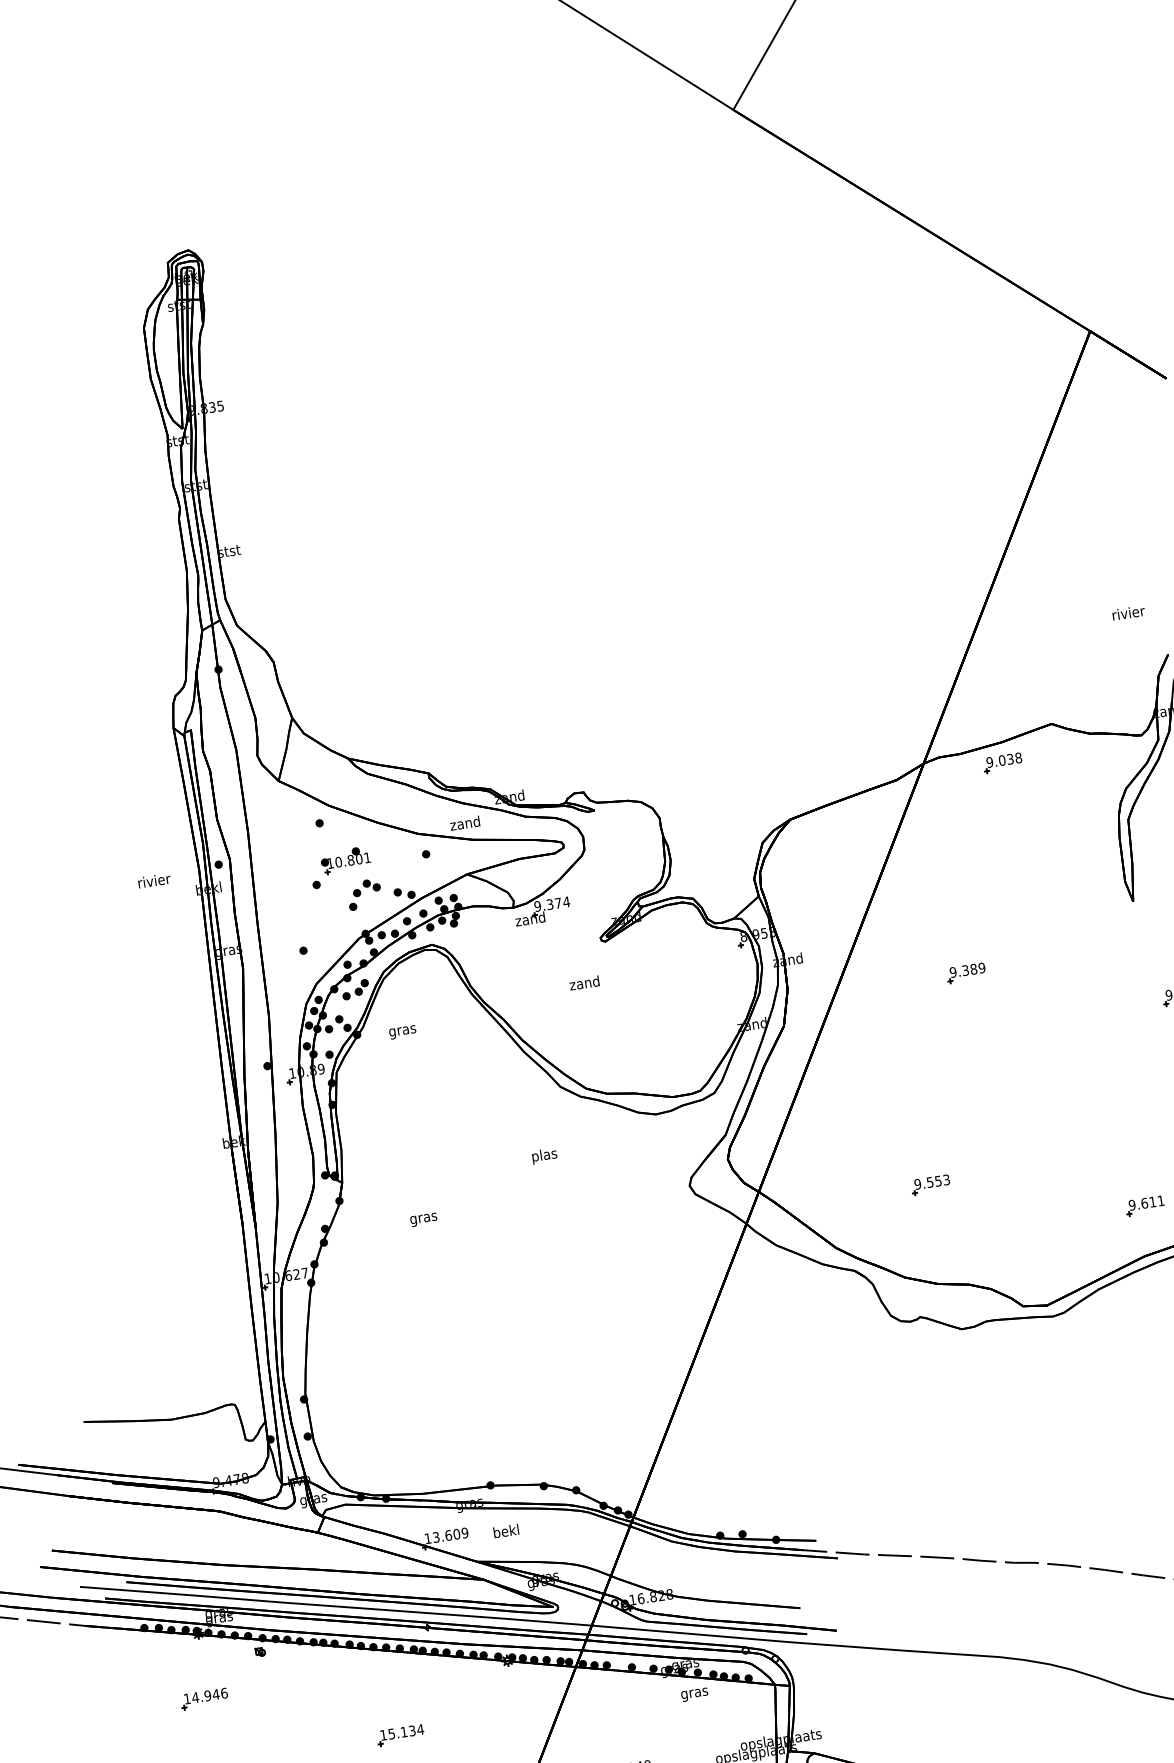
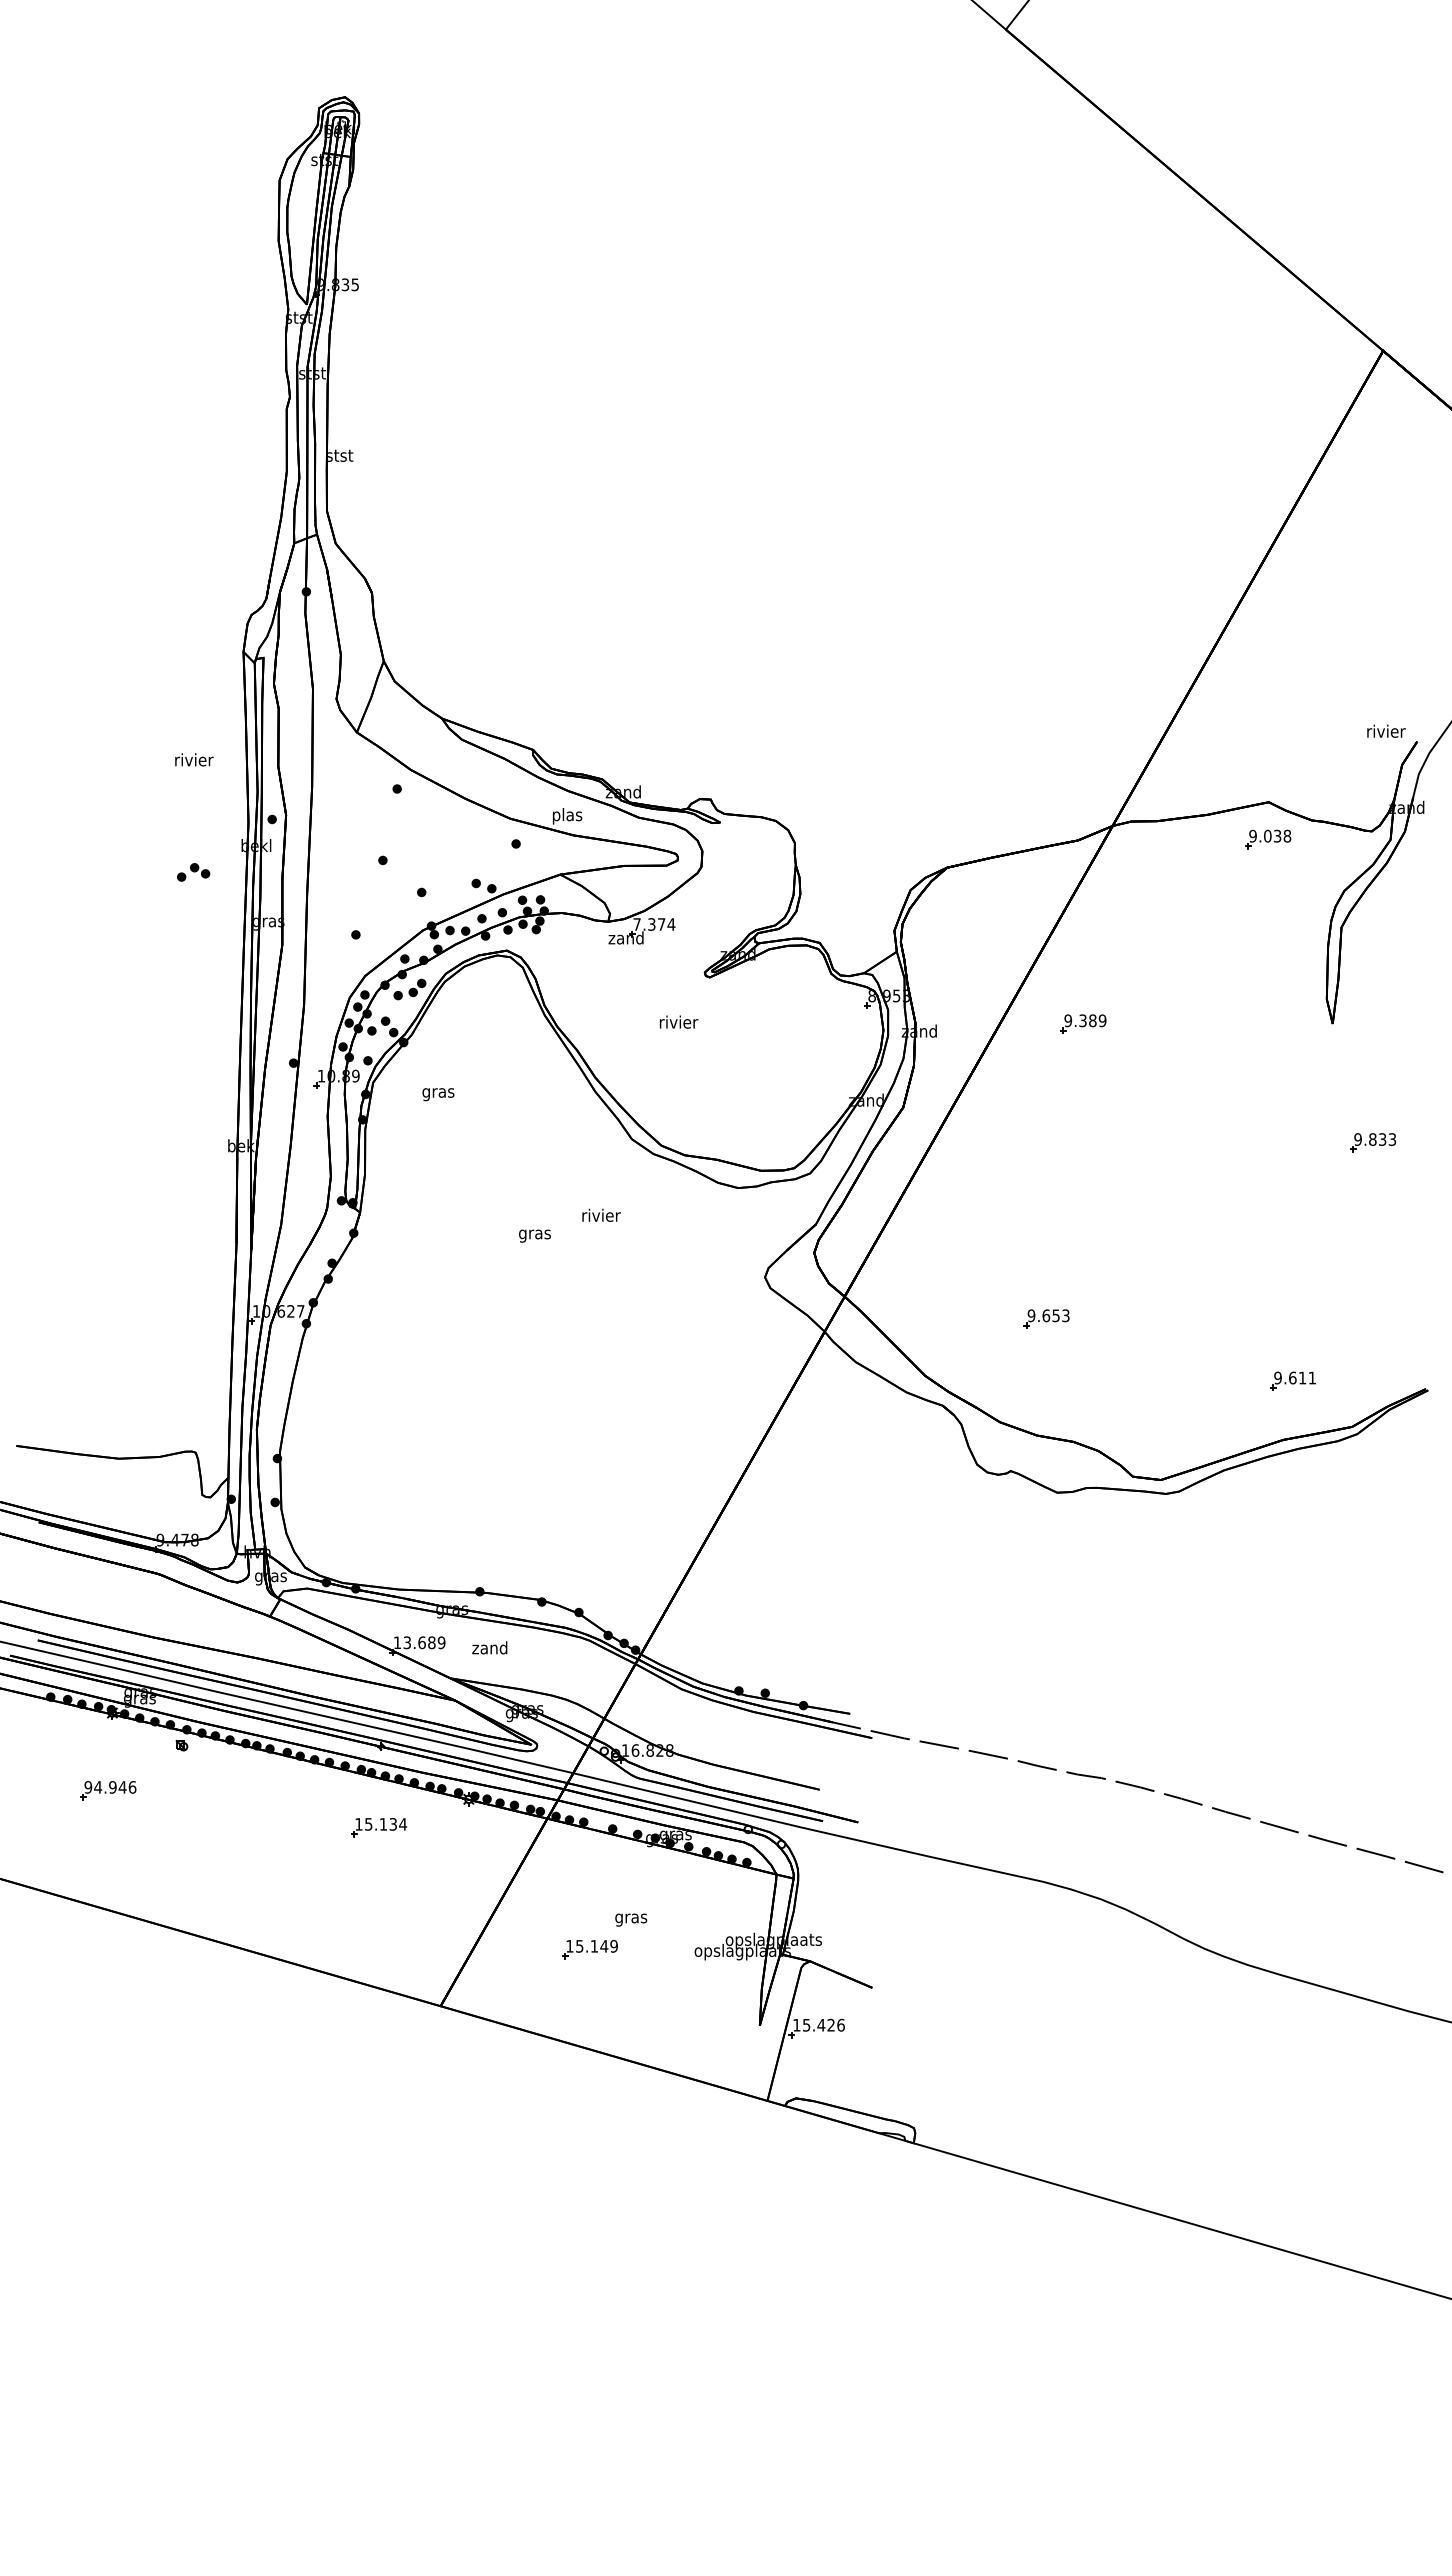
text: (1128, 612) -> (1386, 730), moved
part: (1003, 763) -> (1268, 839), moved
text: (464, 824) -> (566, 816), zand -> plas
part: (345, 860) -> (421, 836), removed
text: (154, 880) -> (194, 759), moved
part: (366, 887) -> (193, 872), moved
text: (537, 906) -> (636, 924), 9.374 -> 7.374
part: (966, 972) -> (1083, 1023), moved
text: (584, 982) -> (678, 1021), zand -> rivier
text: (402, 1032) -> (438, 1094), moved
text: (544, 1155) -> (601, 1216), plas -> rivier
text: (930, 1182) -> (1046, 1315), 9.553 -> 9.653
text: (423, 1219) -> (534, 1235), moved
text: (505, 1530) -> (489, 1647), bekl -> zand
text: (456, 1534) -> (431, 1642), 13.609 -> 13.689
text: (694, 1694) -> (631, 1919), moved
text: (187, 1699) -> (88, 1787), 14.946 -> 94.946
part: (401, 1735) -> (379, 1827), moved

